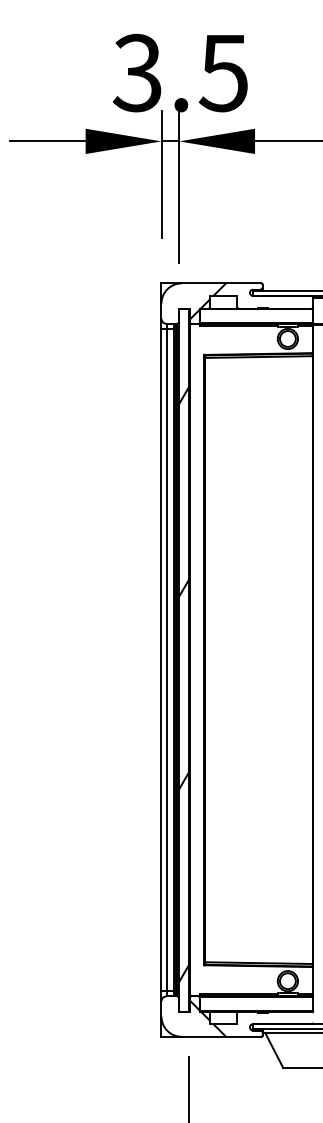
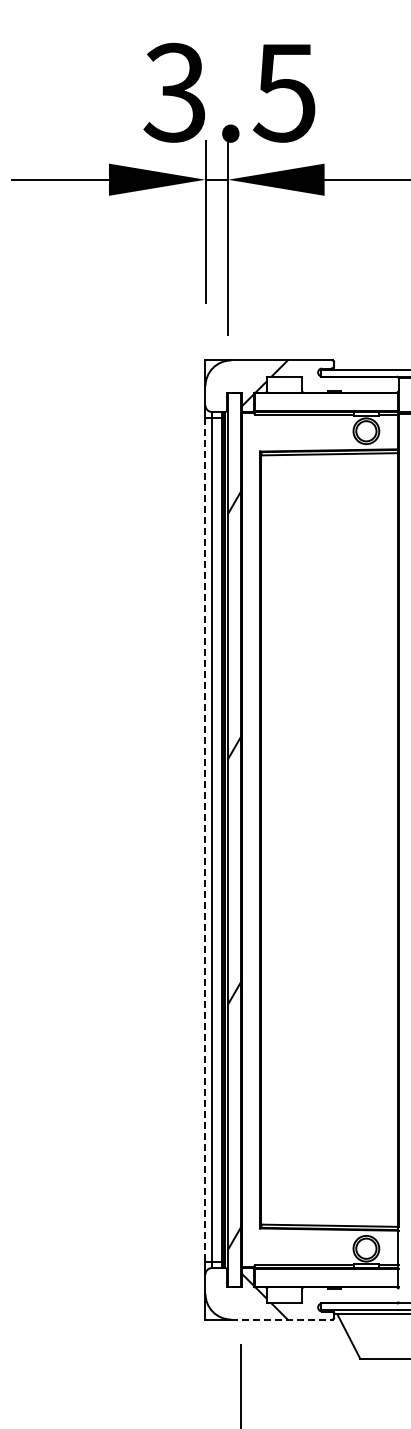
line: (161, 660) -> (205, 840), solid -> dashed
line: (221, 1036) -> (281, 1319), solid -> dashed

